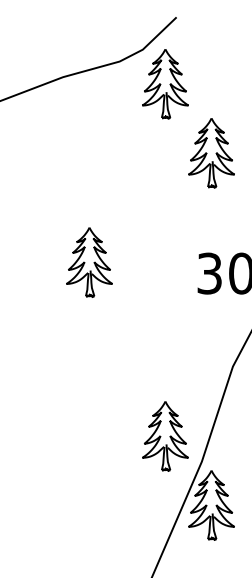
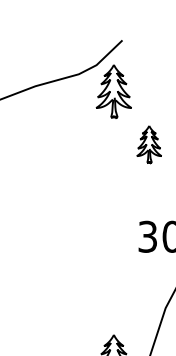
part: (211, 153) -> (149, 144), size x0.7
part: (89, 262) -> (55, 228), removed

